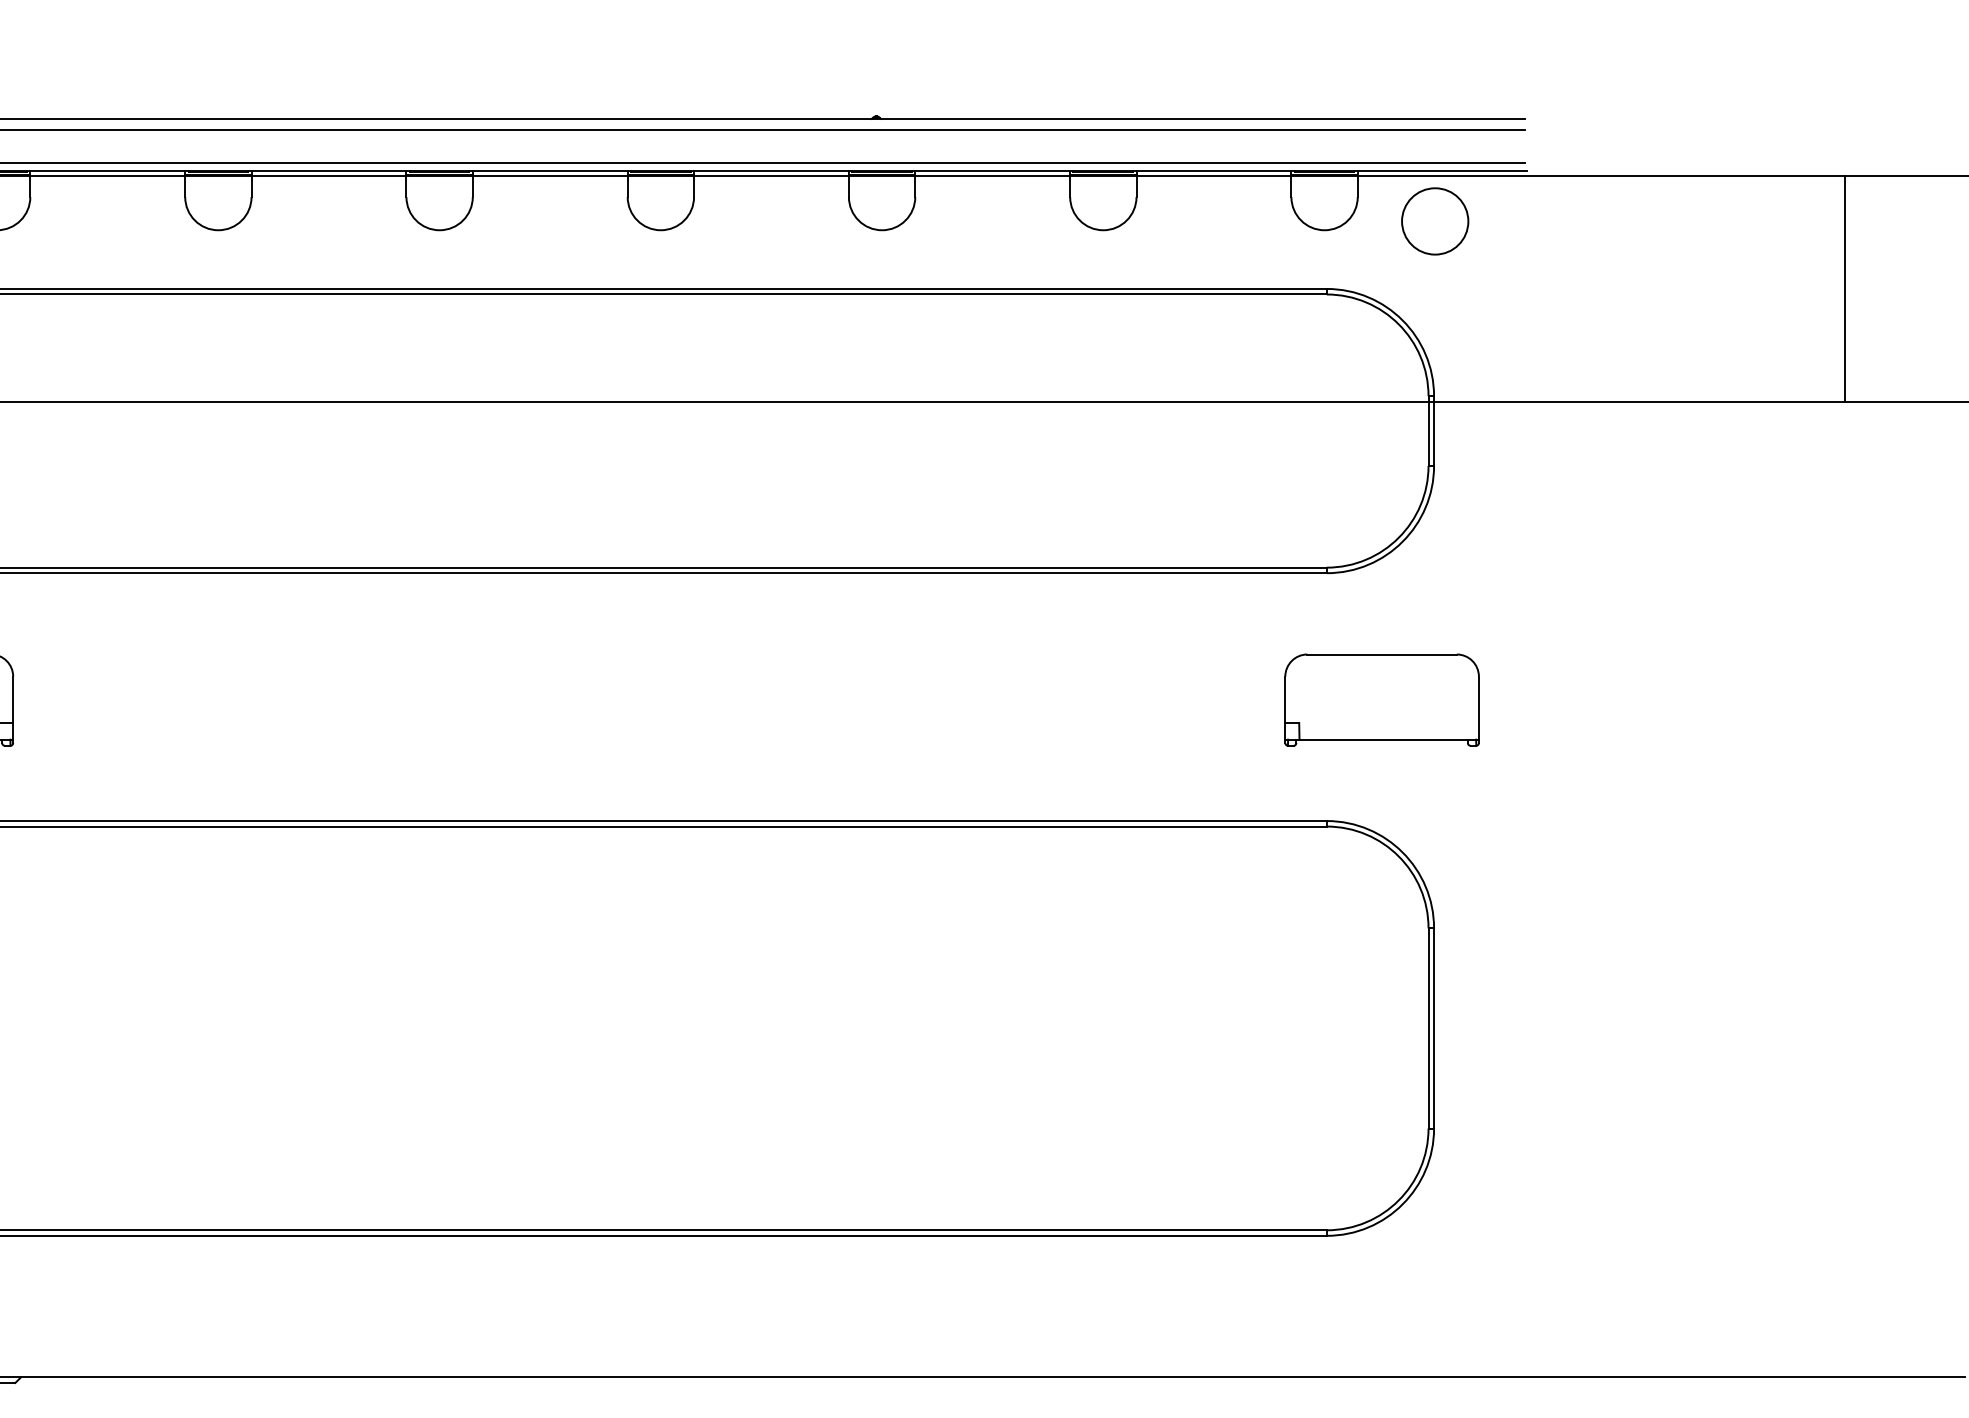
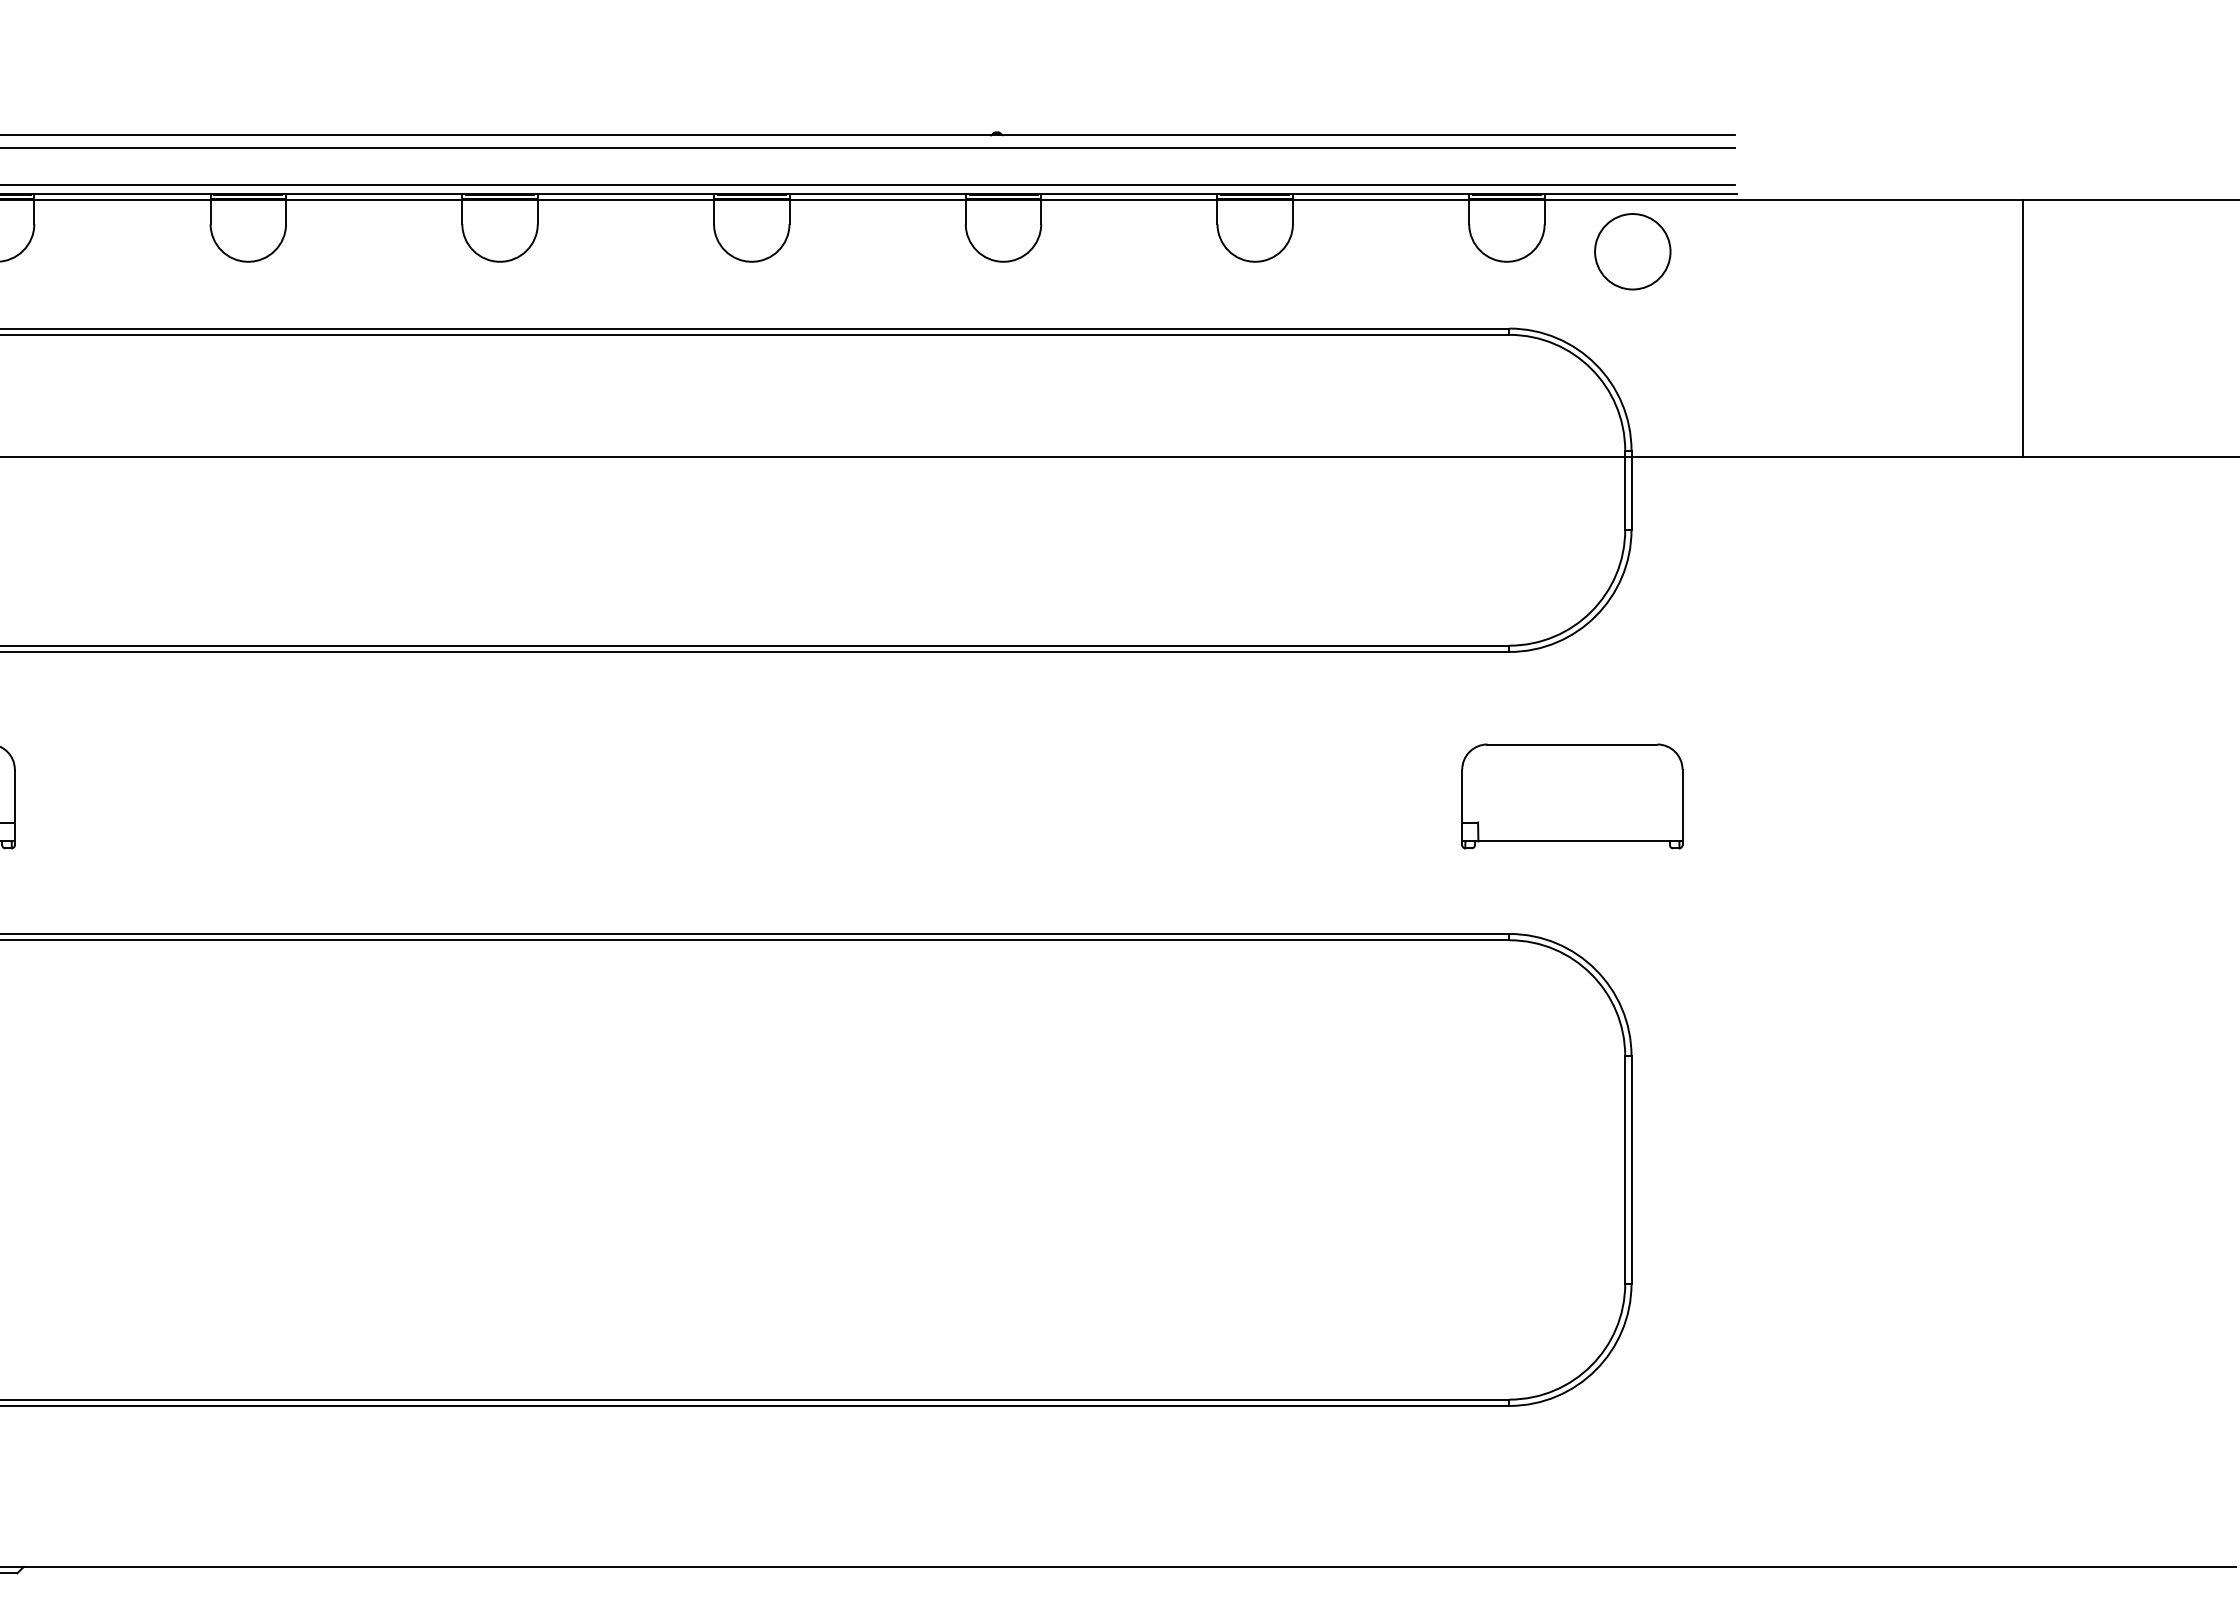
line: (1845, 288) -> (2023, 328), moved

